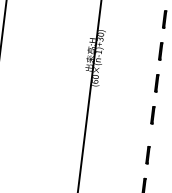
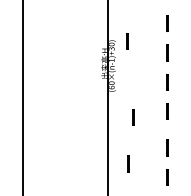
line: (118, 33) -> (127, 41), added
line: (114, 117) -> (133, 117), added
line: (103, 166) -> (128, 163), added

